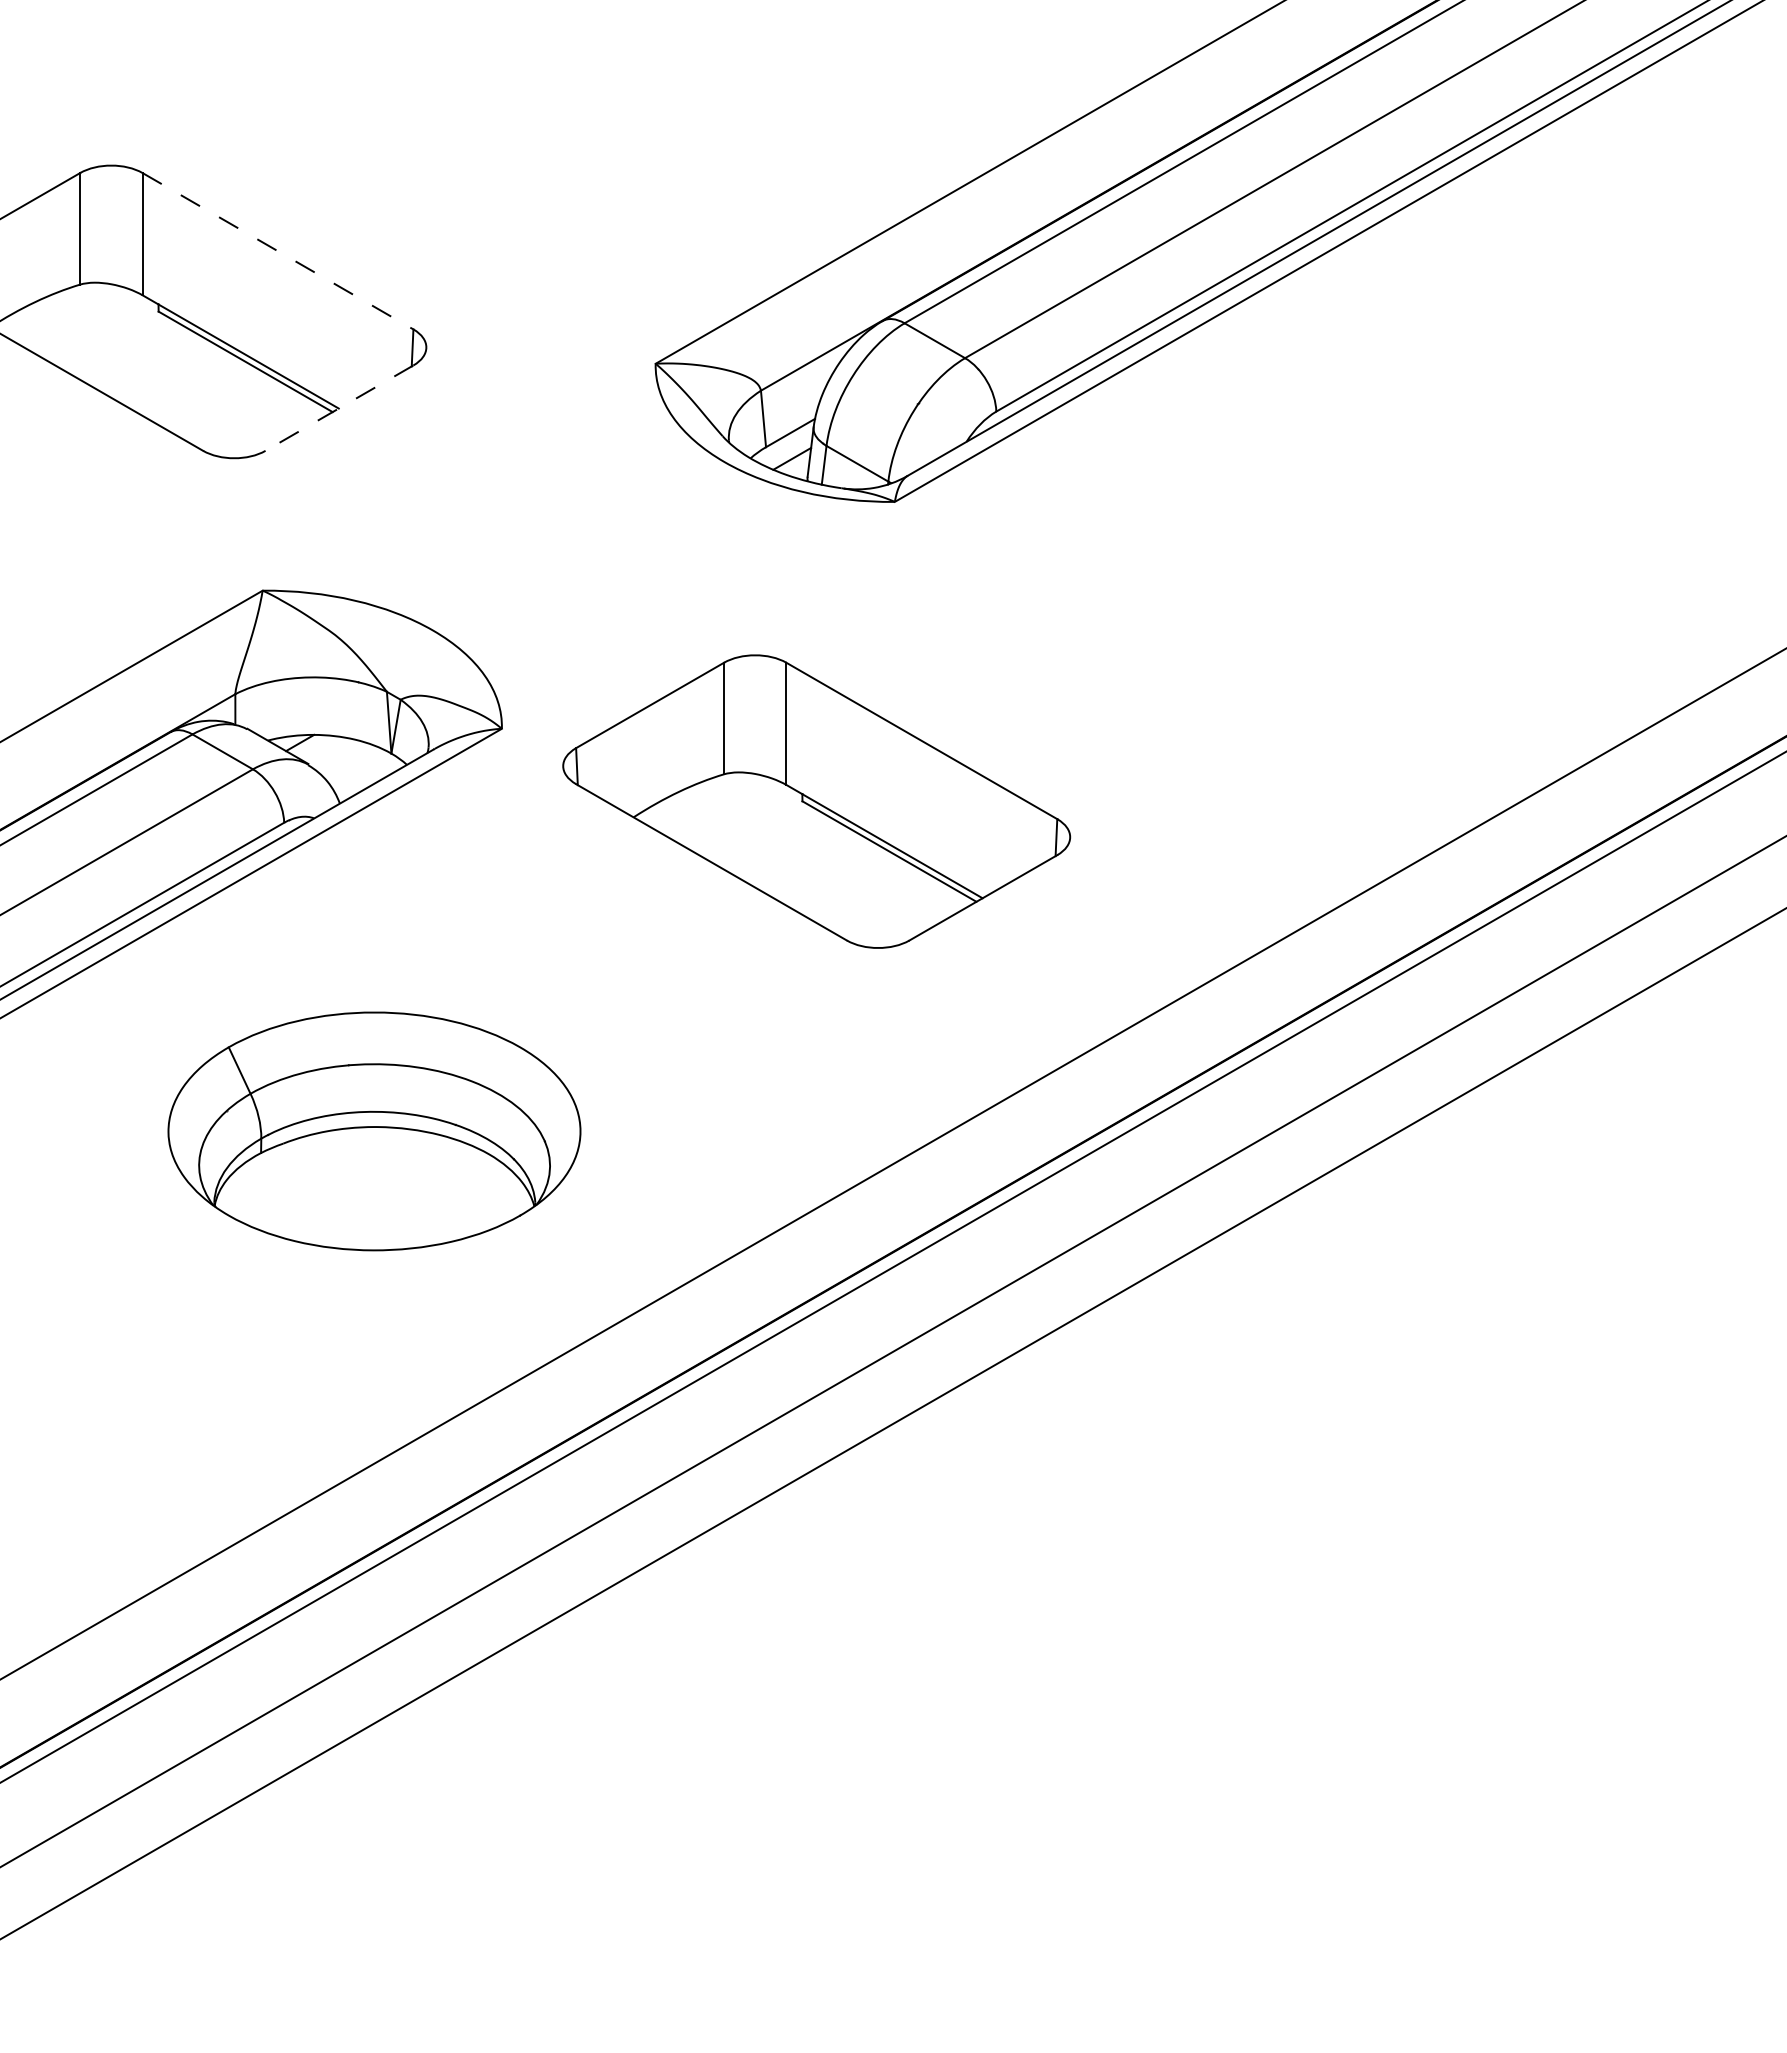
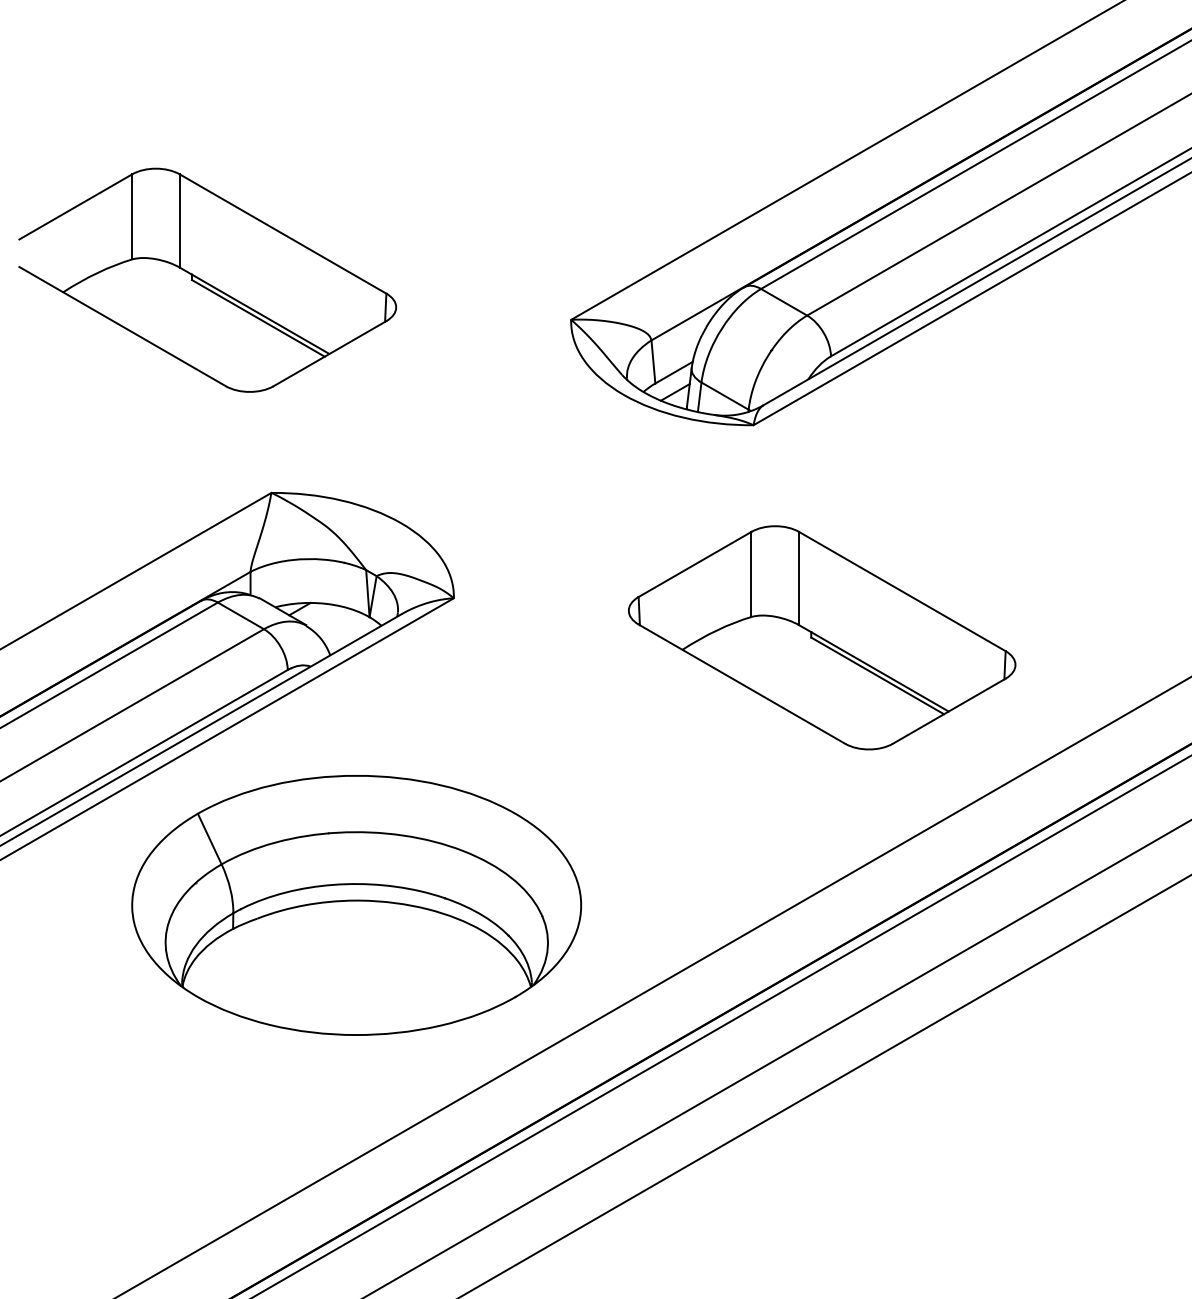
line: (278, 251) -> (283, 234), dashed -> solid
line: (339, 408) -> (329, 353), dashed -> solid
part: (816, 801) -> (821, 637), moved
part: (374, 1131) -> (356, 905), size x1.43

